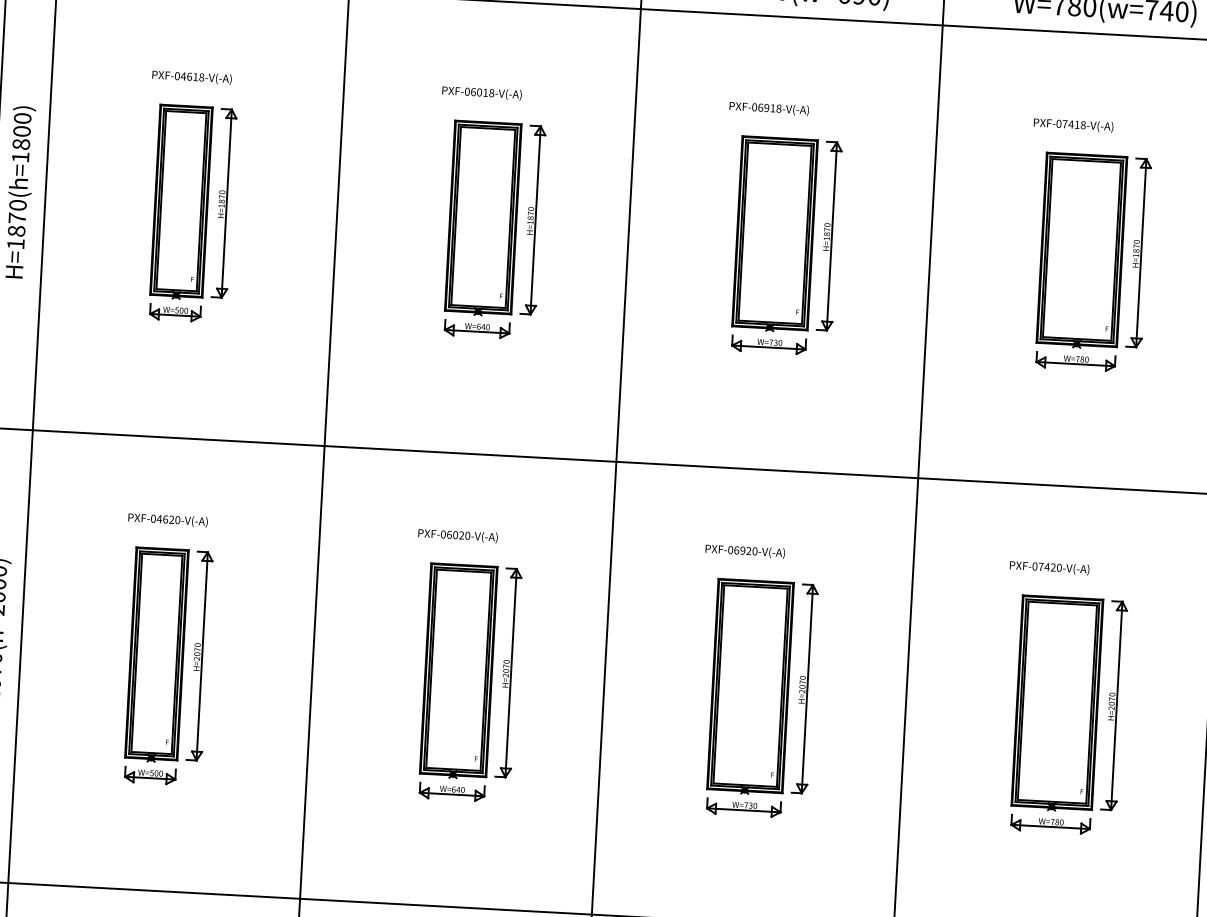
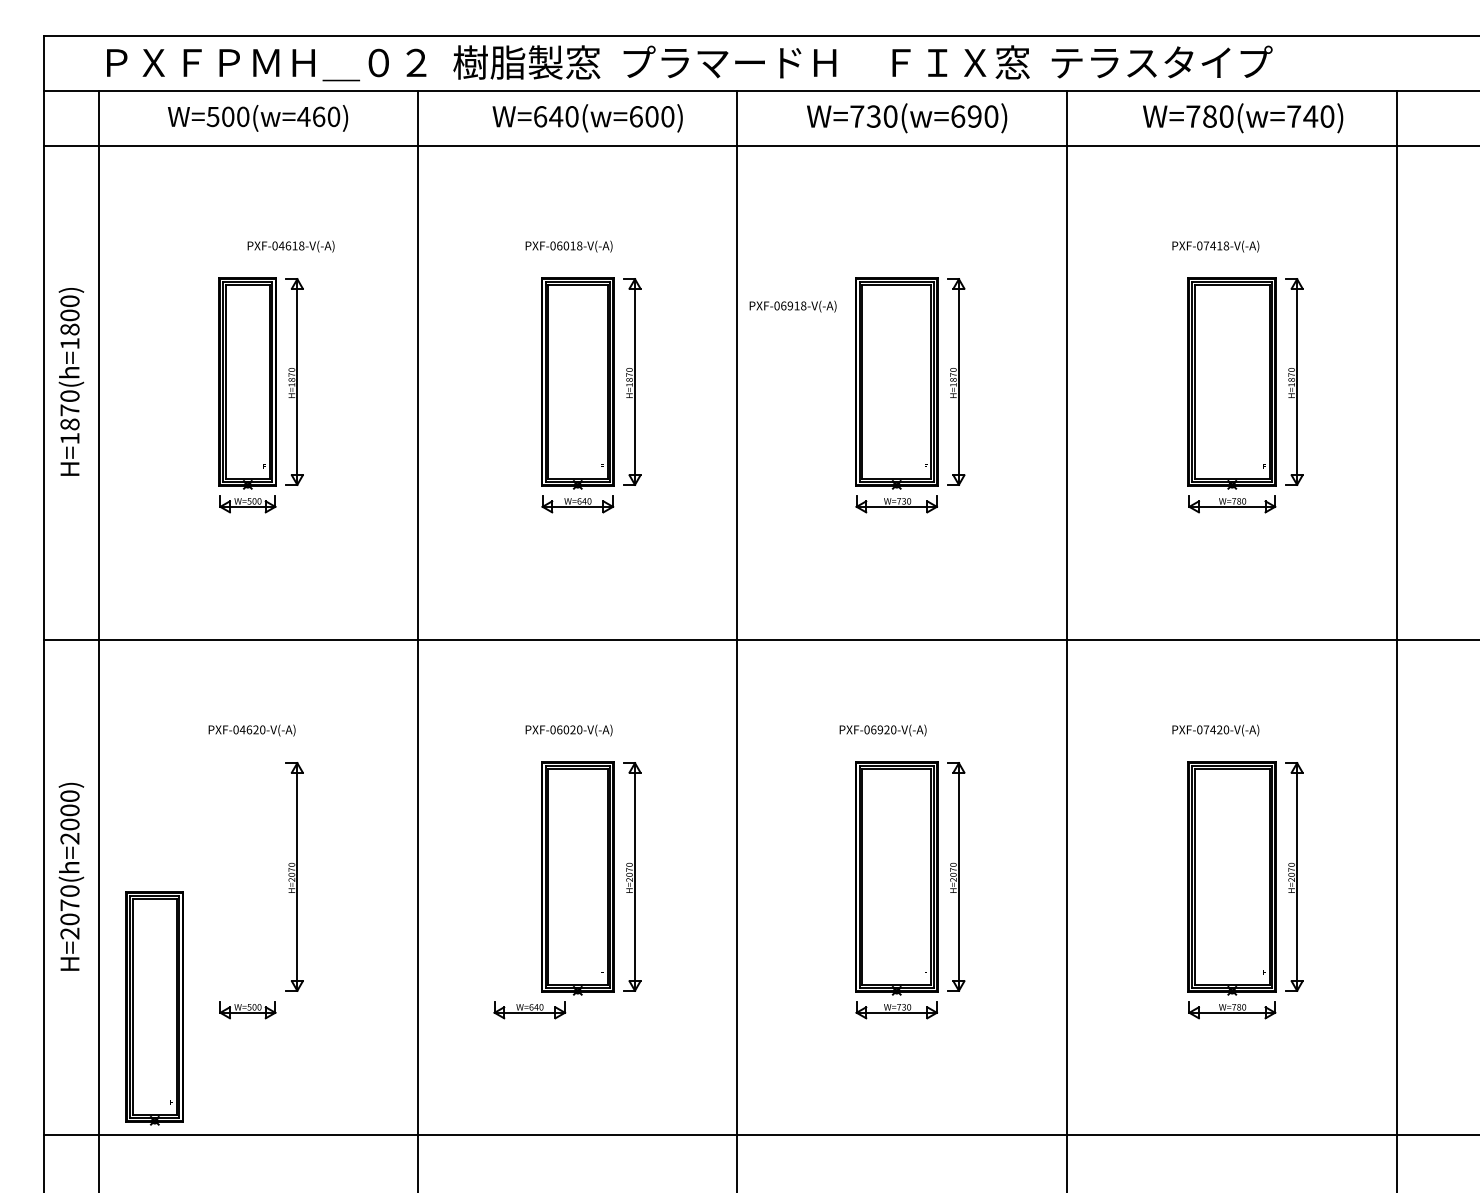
text: (191, 77) -> (290, 246), moved
text: (768, 108) -> (792, 306), moved
part: (156, 655) -> (154, 1008), moved
part: (451, 792) -> (529, 1010), moved

